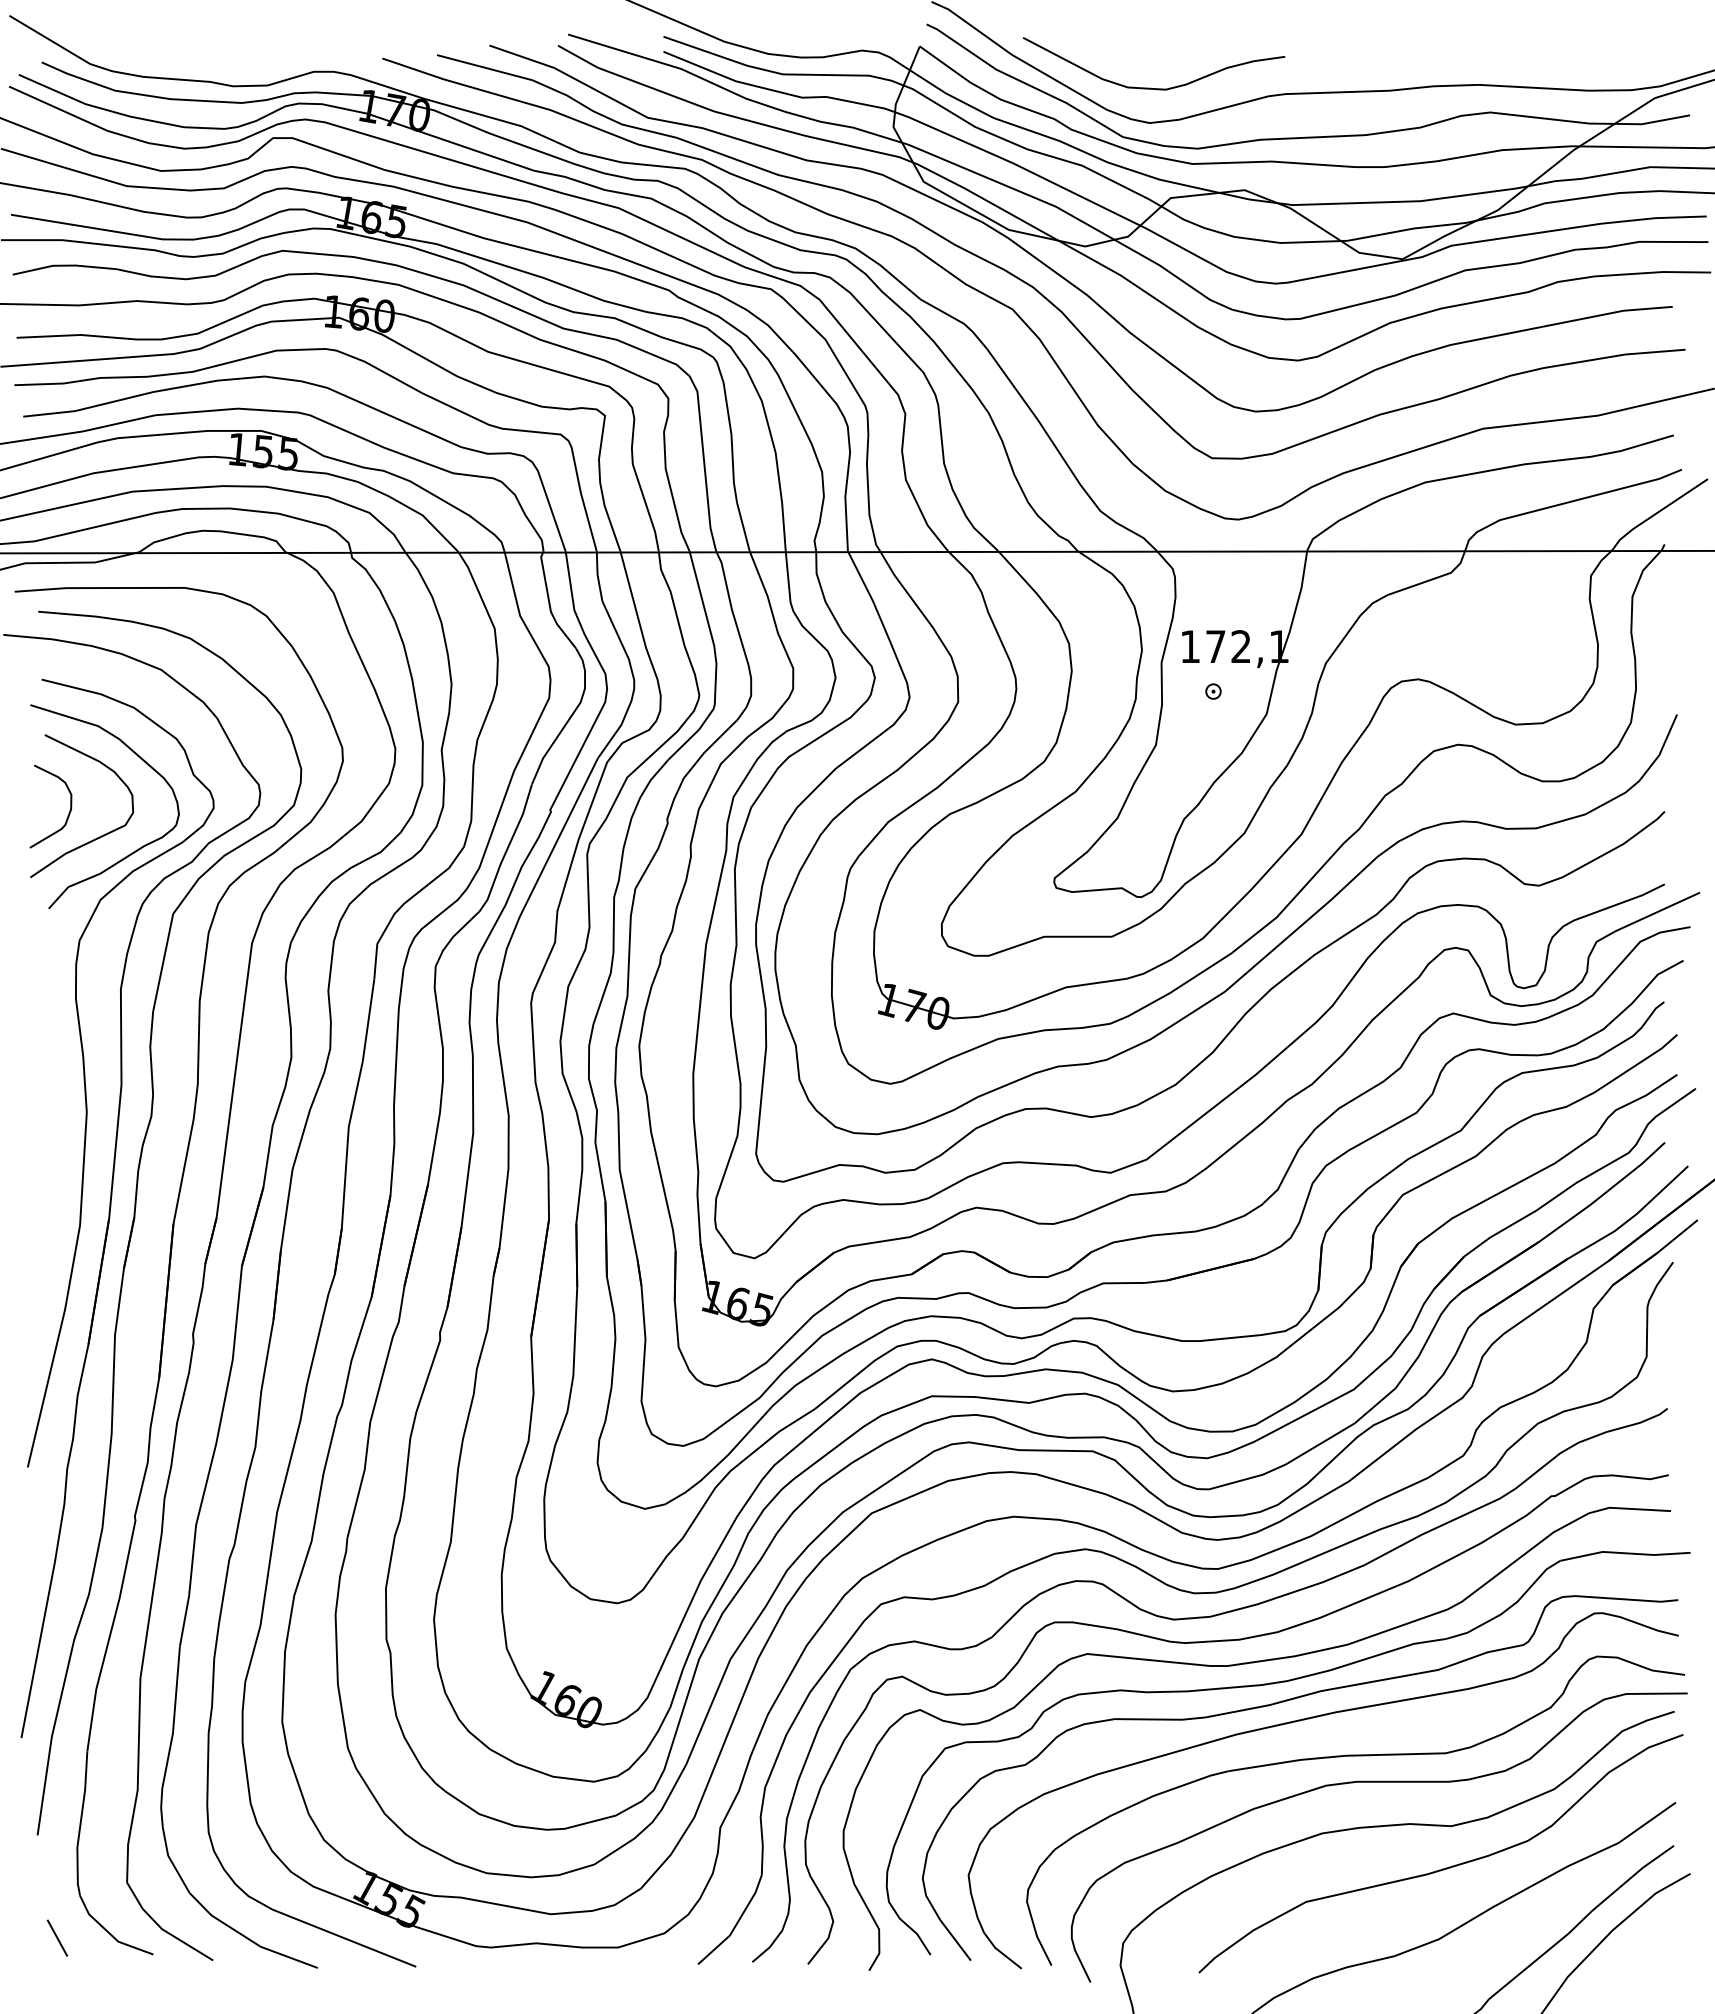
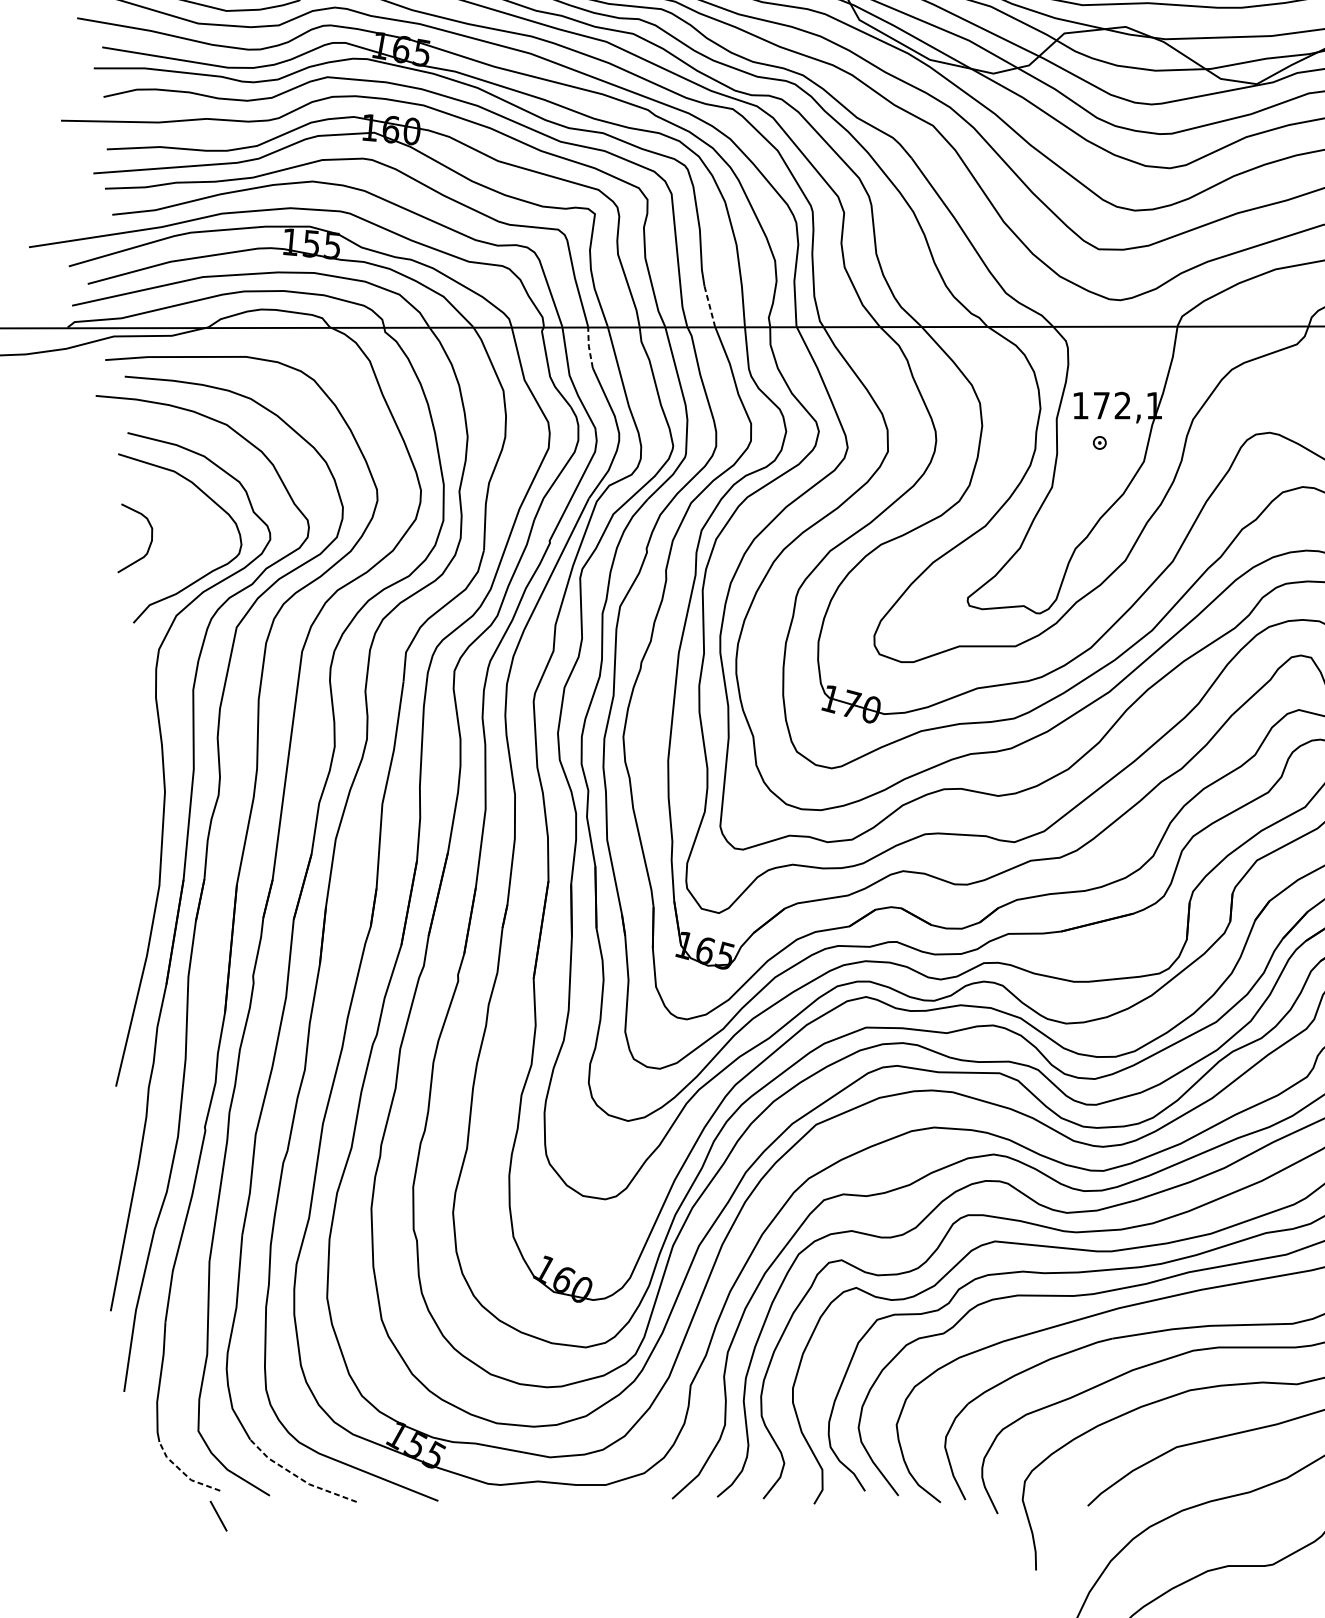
line: (743, 527) -> (709, 306), solid -> dashed
line: (597, 575) -> (588, 346), solid -> dashed
curve: (97, 837) -> (173, 563), removed
line: (109, 1933) -> (183, 1473), solid -> dashed
line: (56, 1937) -> (217, 1515), moved
line: (248, 1938) -> (299, 1477), solid -> dashed

